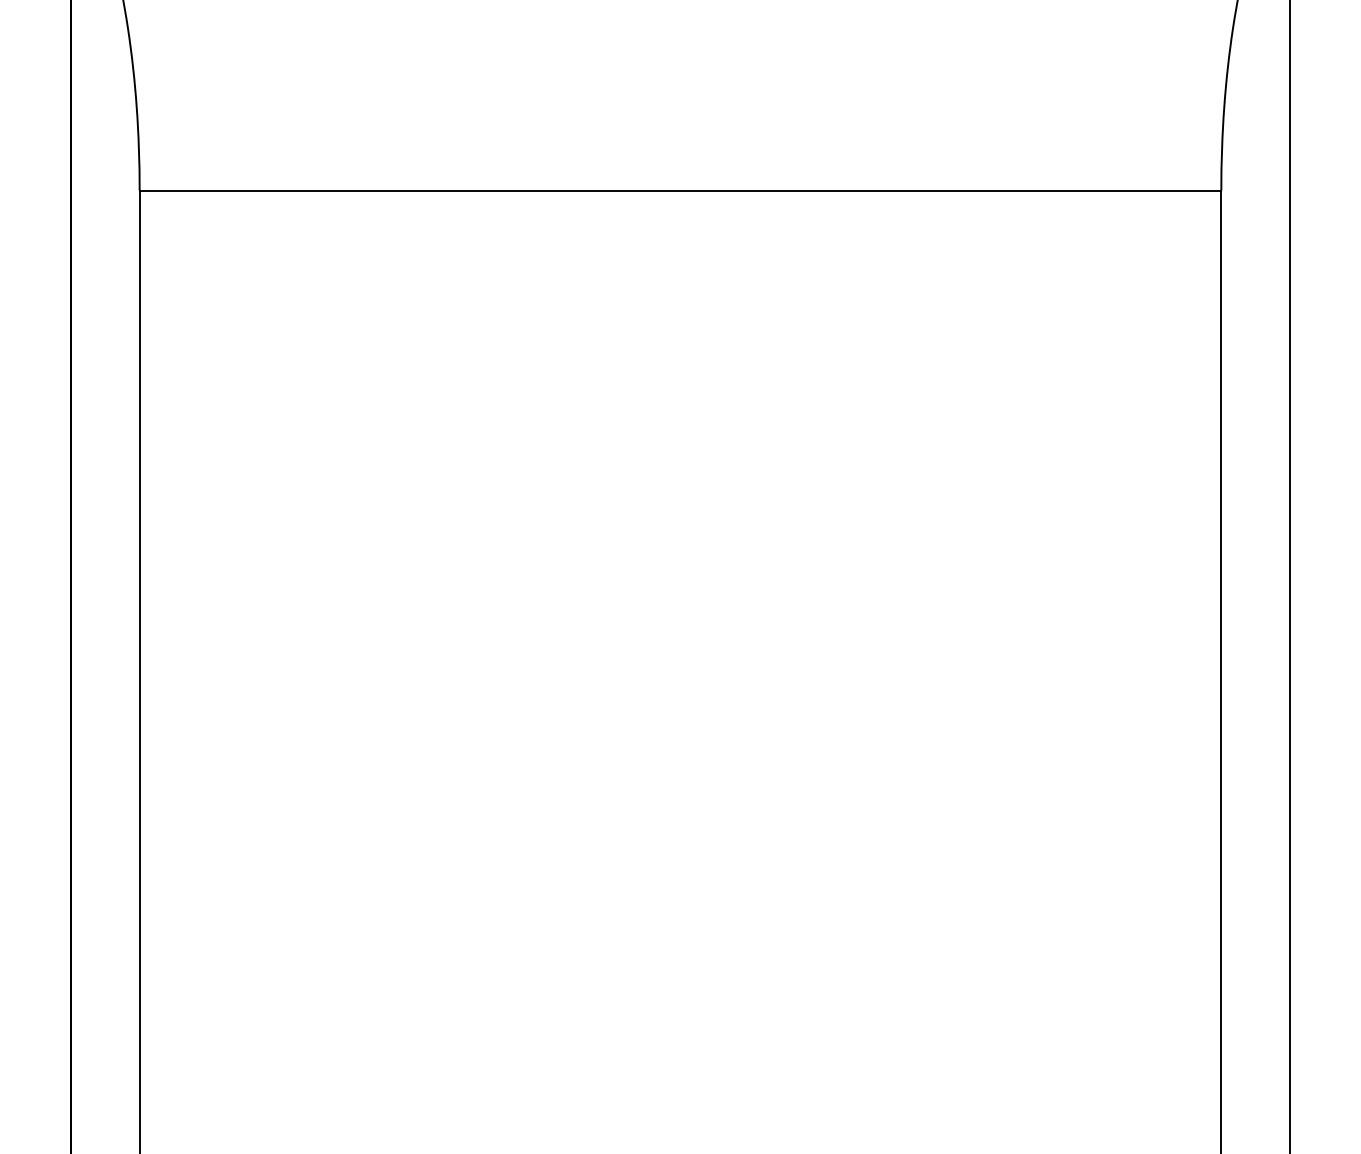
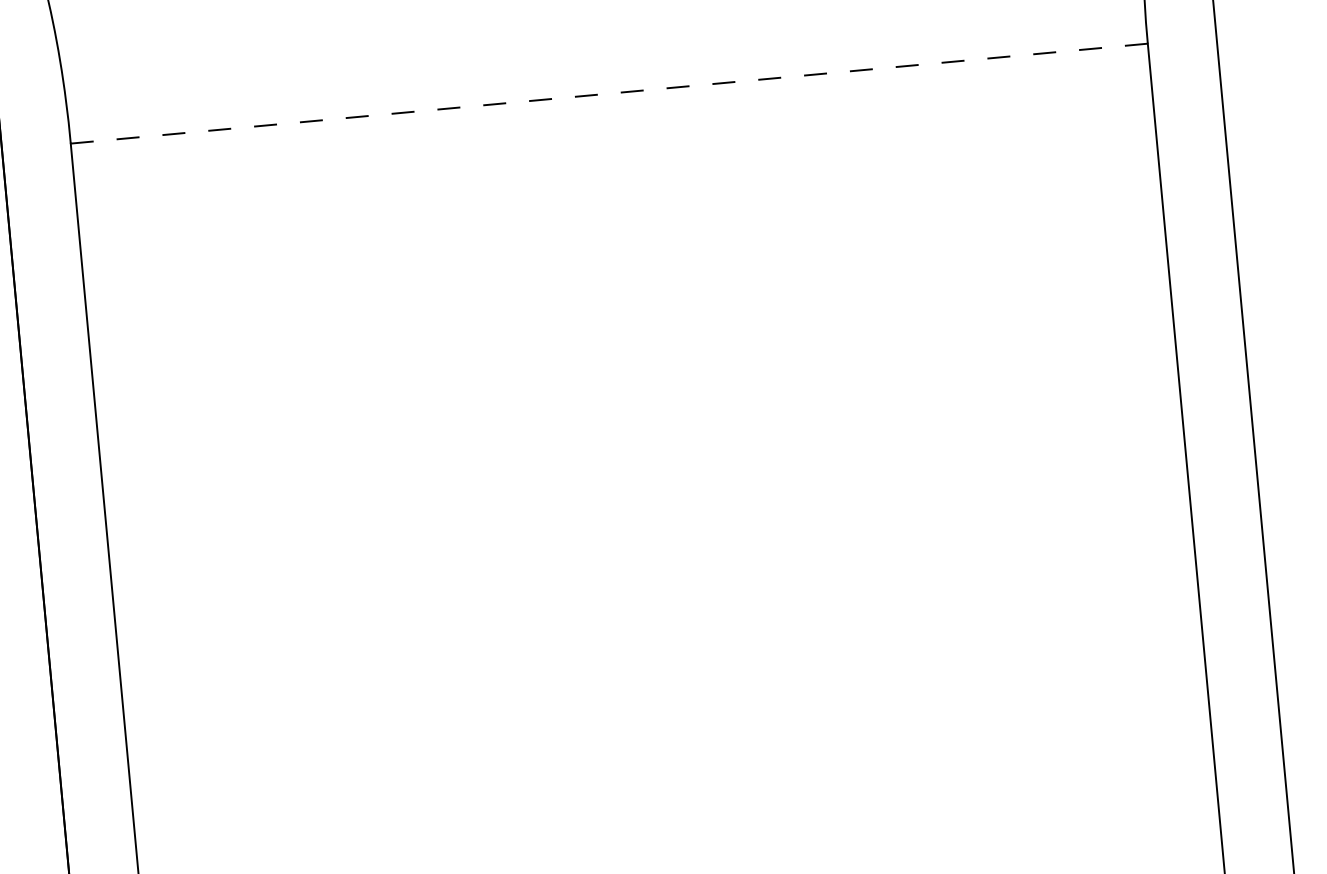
line: (680, 190) -> (609, 93), solid -> dashed

